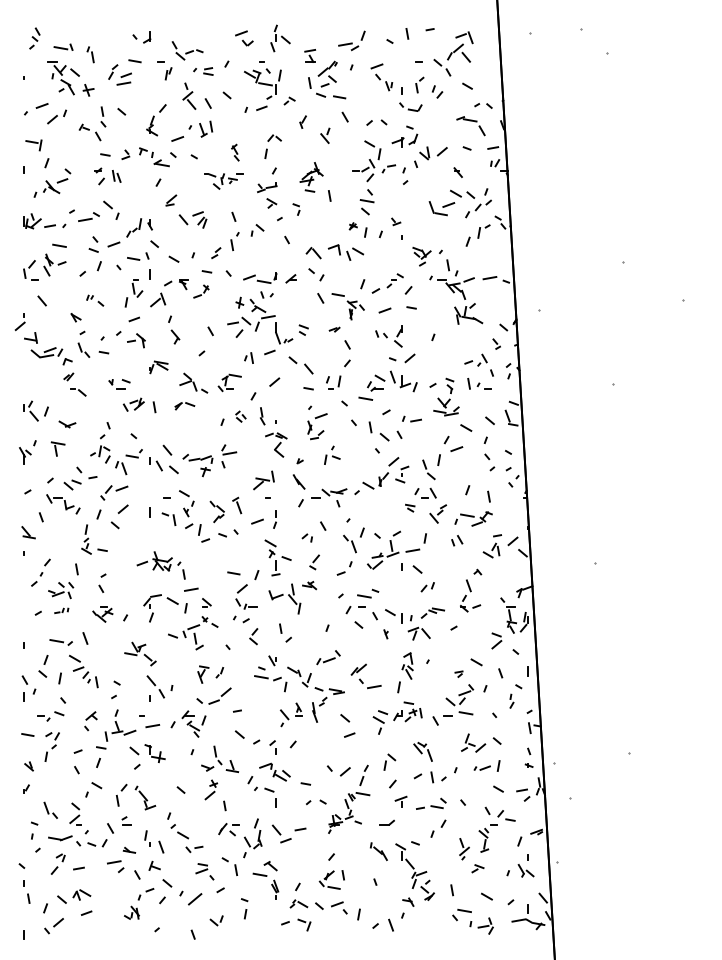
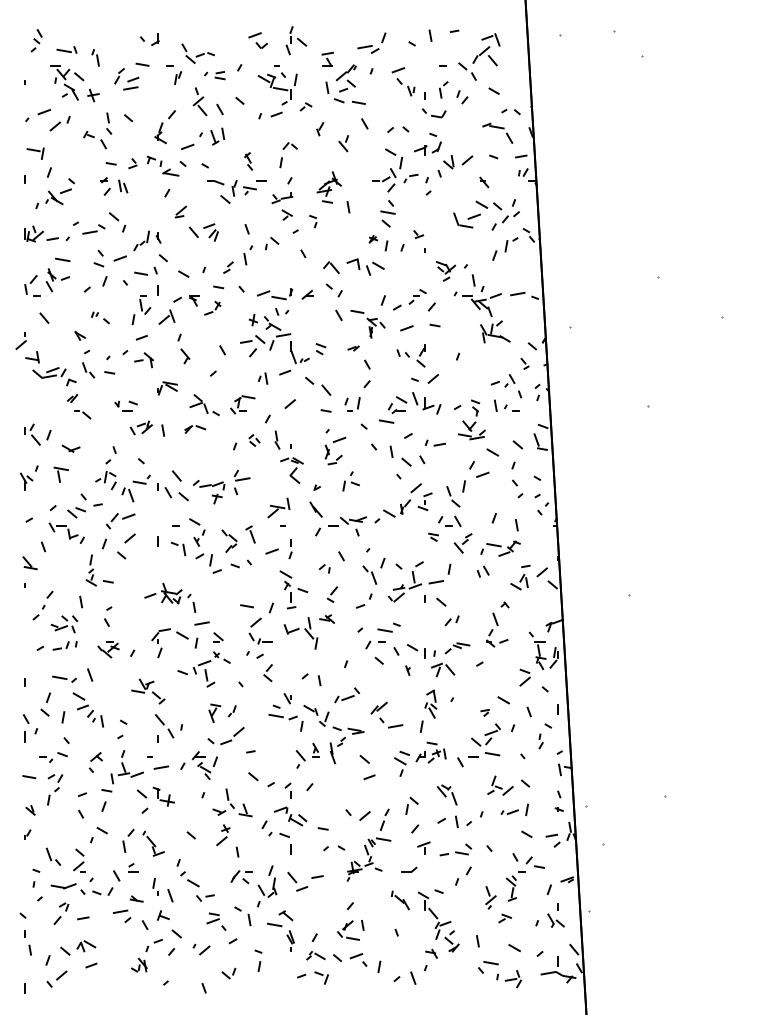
part: (223, 181) -> (236, 191), size x1.43
part: (61, 610) -> (64, 645), size x1.67
line: (280, 628) -> (319, 680), moved
part: (190, 898) -> (201, 949), size x0.71

